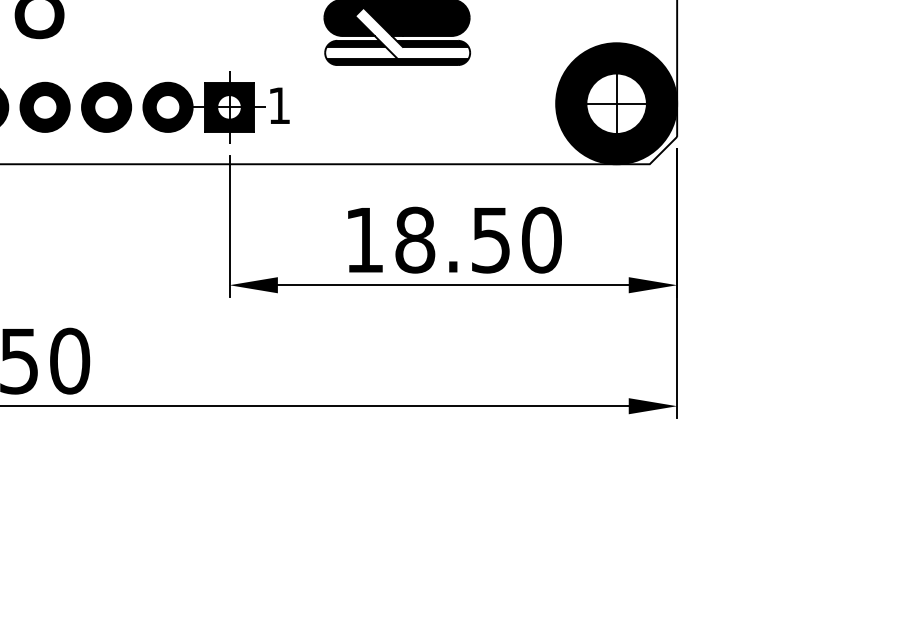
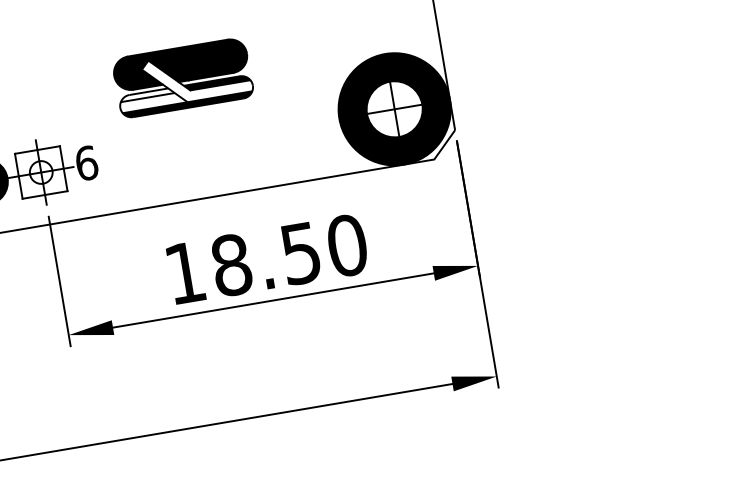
fill: (355, 43) -> (146, 94), removed
text: (279, 105) -> (86, 163), 1 -> 6
fill: (229, 106) -> (41, 171), removed

